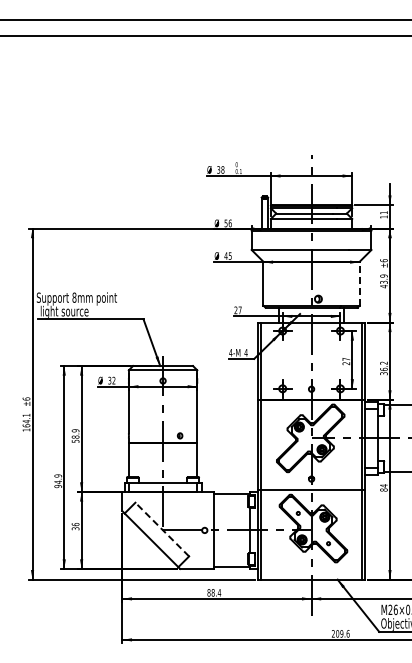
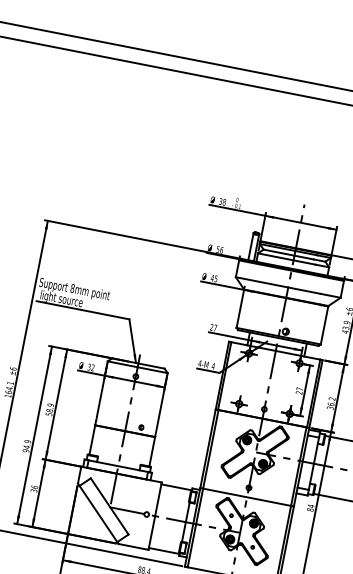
line: (359, 283) -> (324, 325), dashed -> solid
line: (162, 529) -> (109, 506), dashed -> solid

